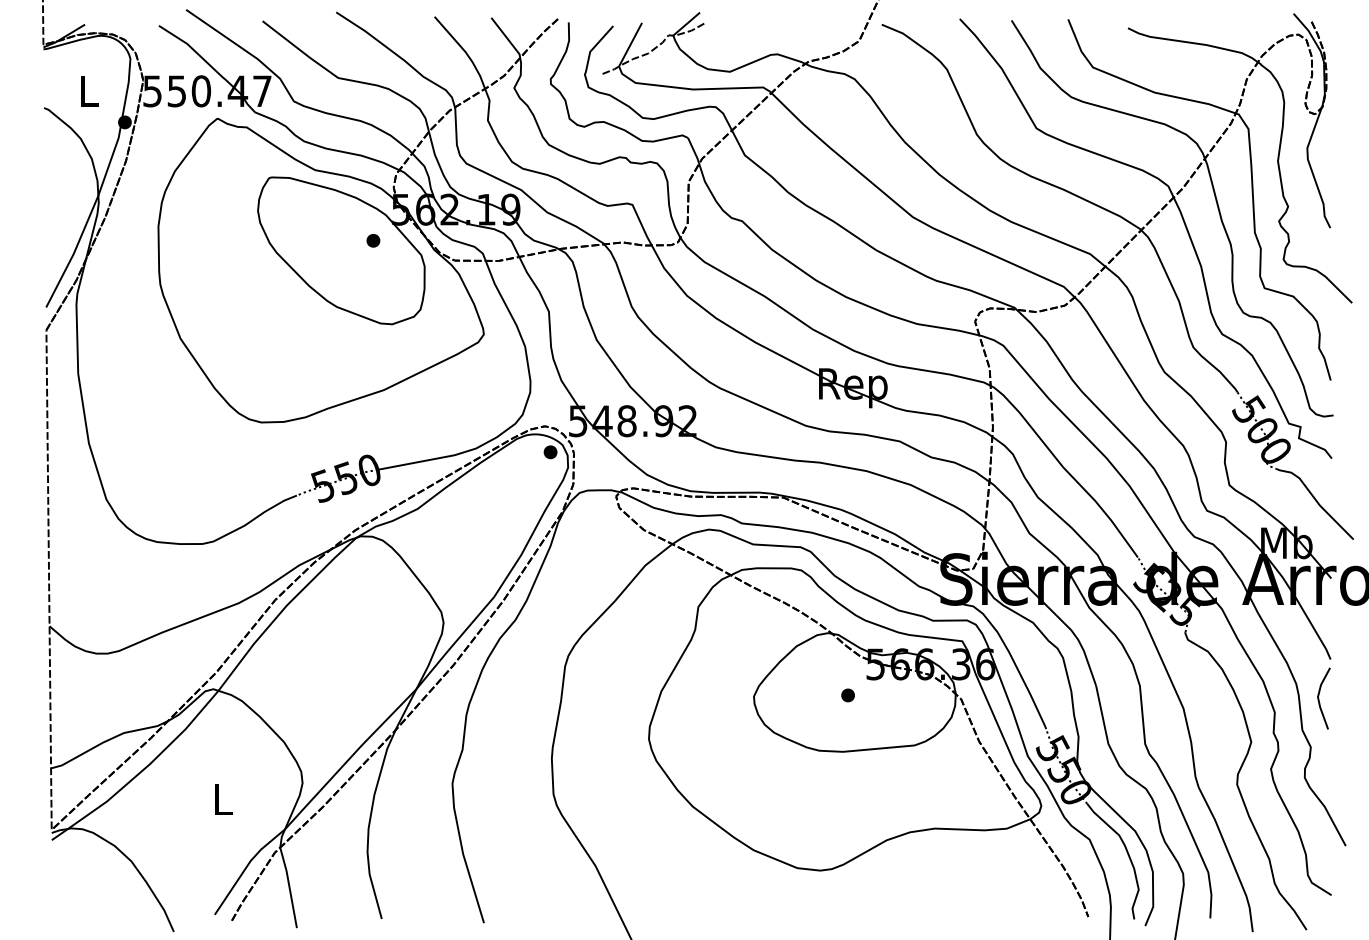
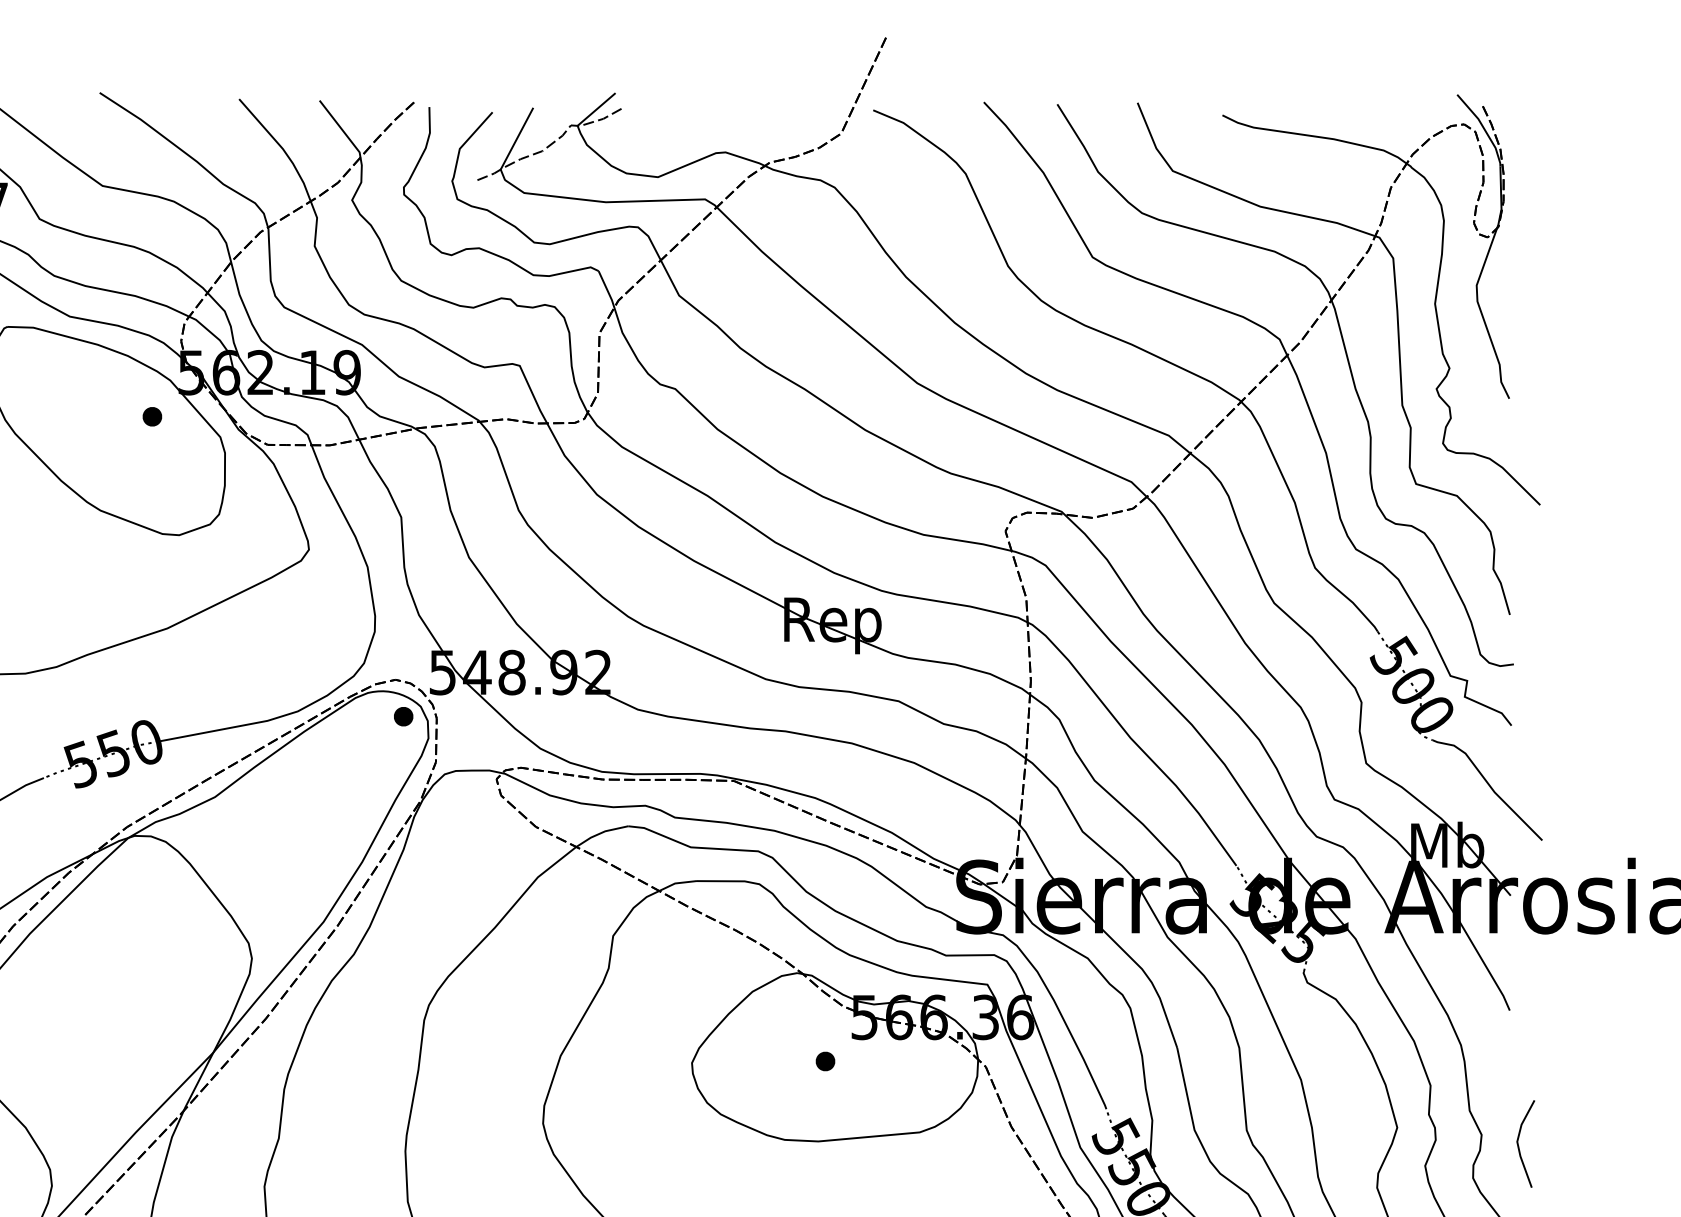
line: (1319, 698) -> (1519, 1143), moved

